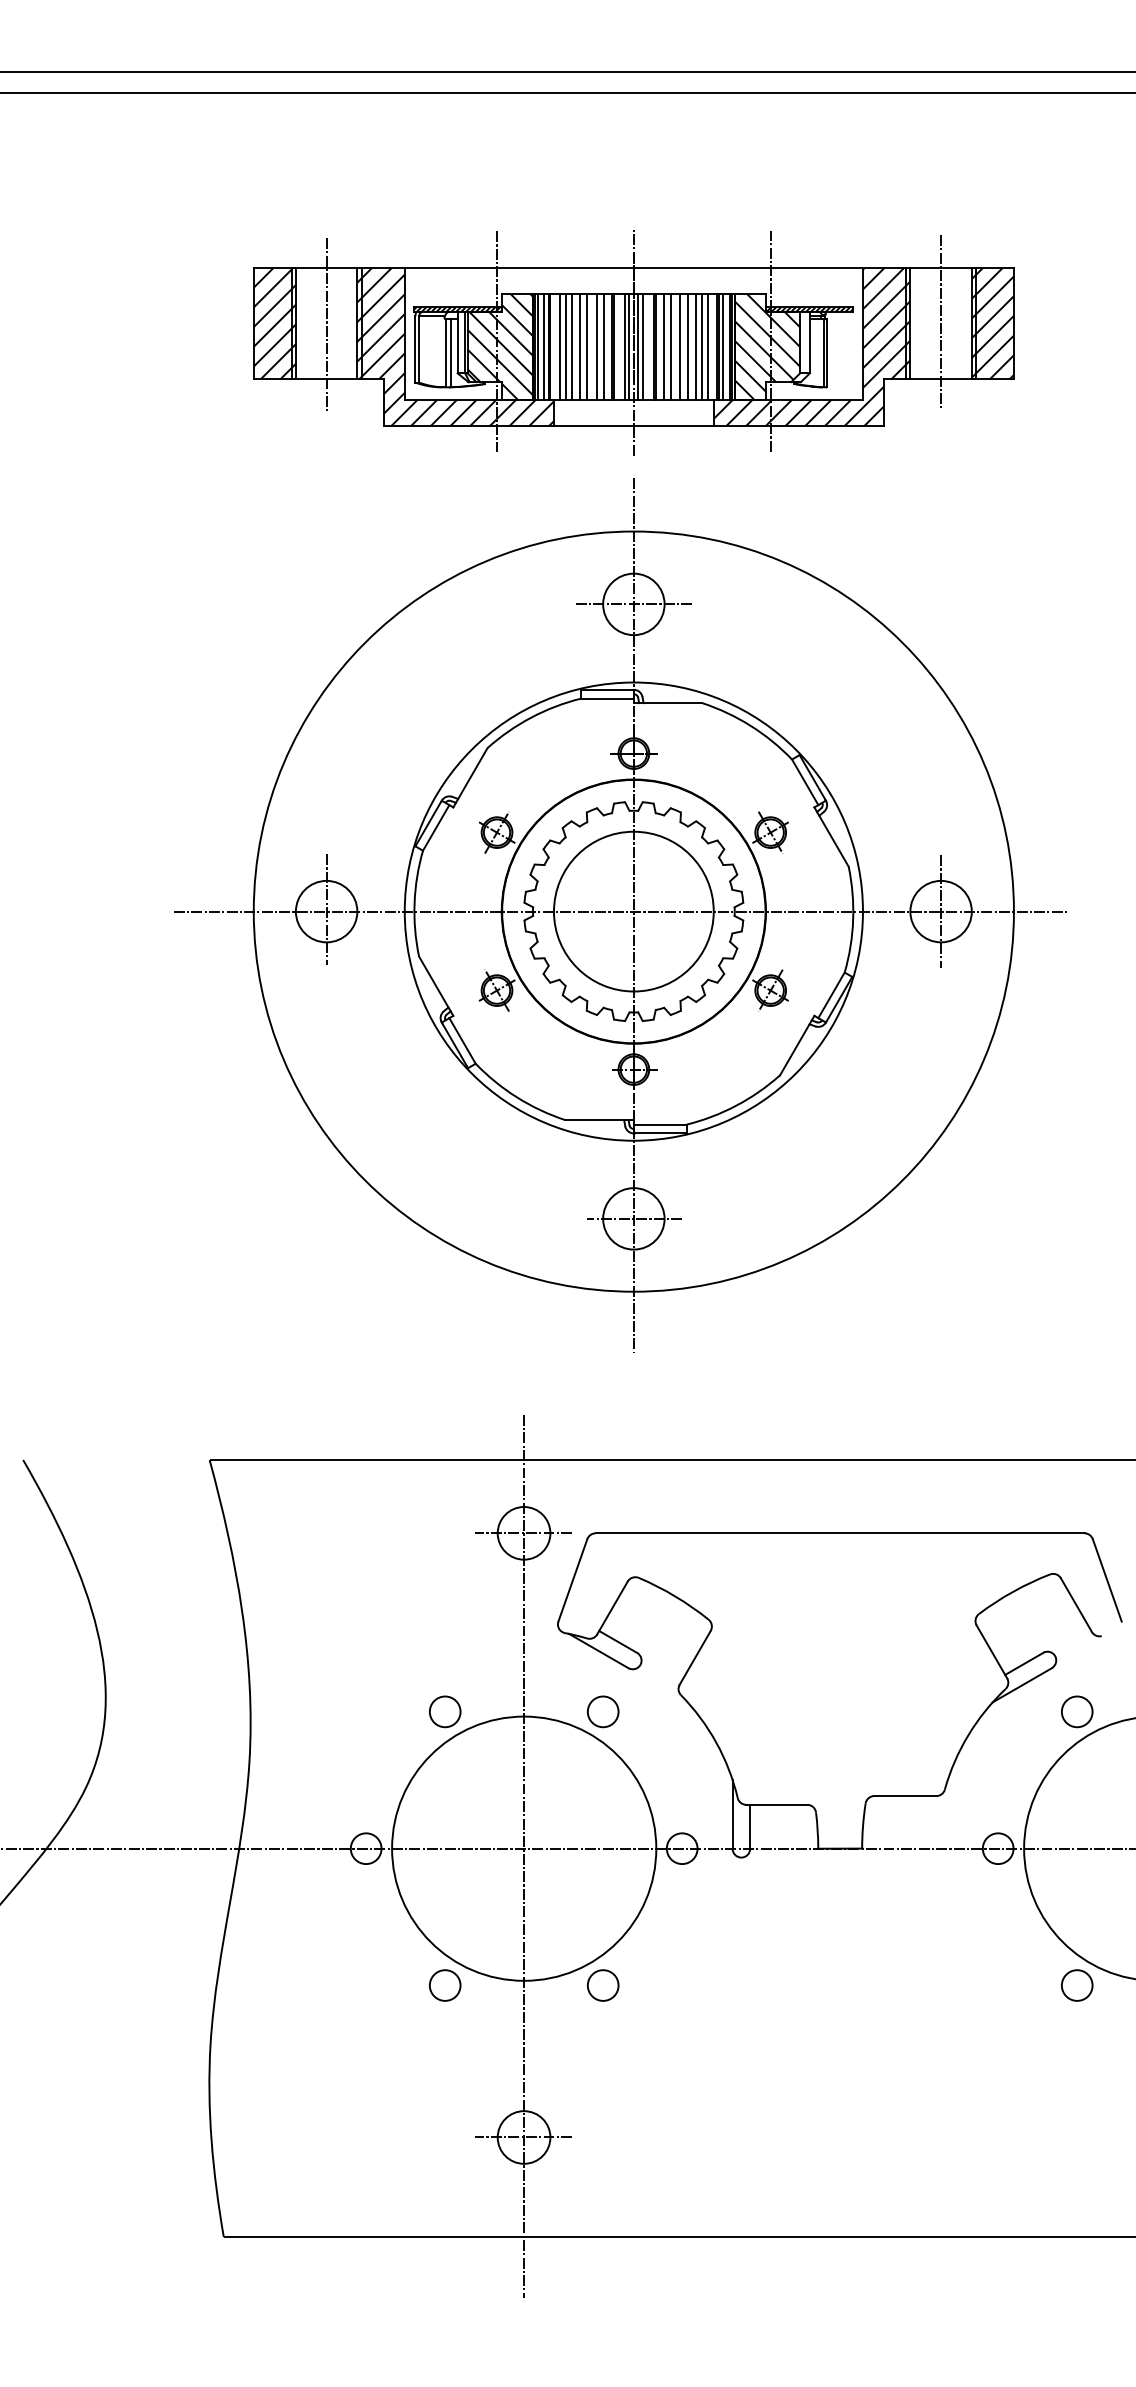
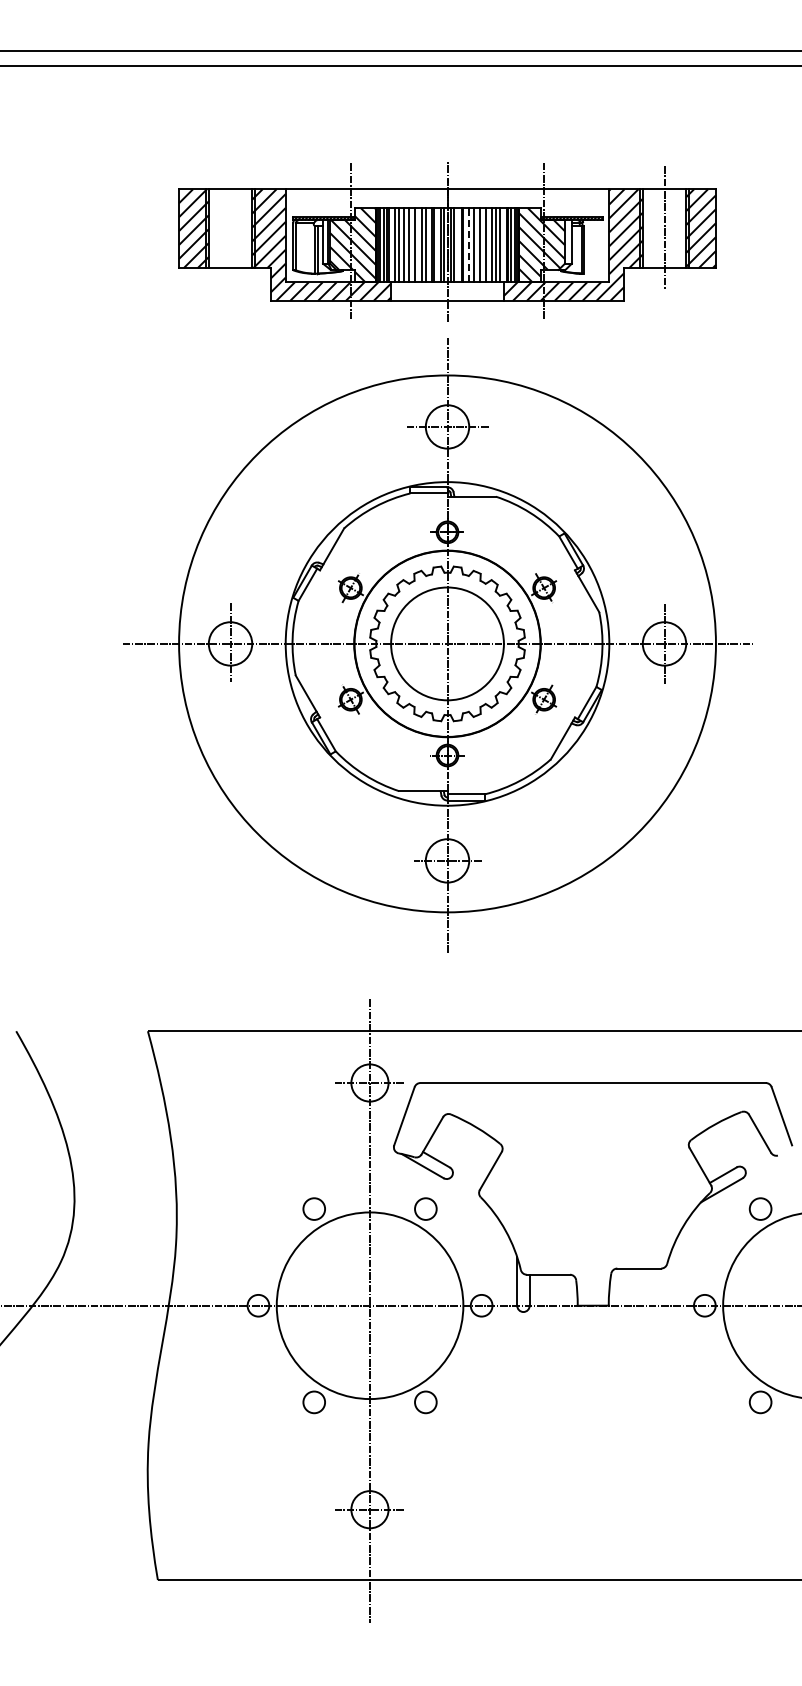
line: (326, 324) -> (230, 229), removed
line: (663, 346) -> (468, 244), solid -> dashed

